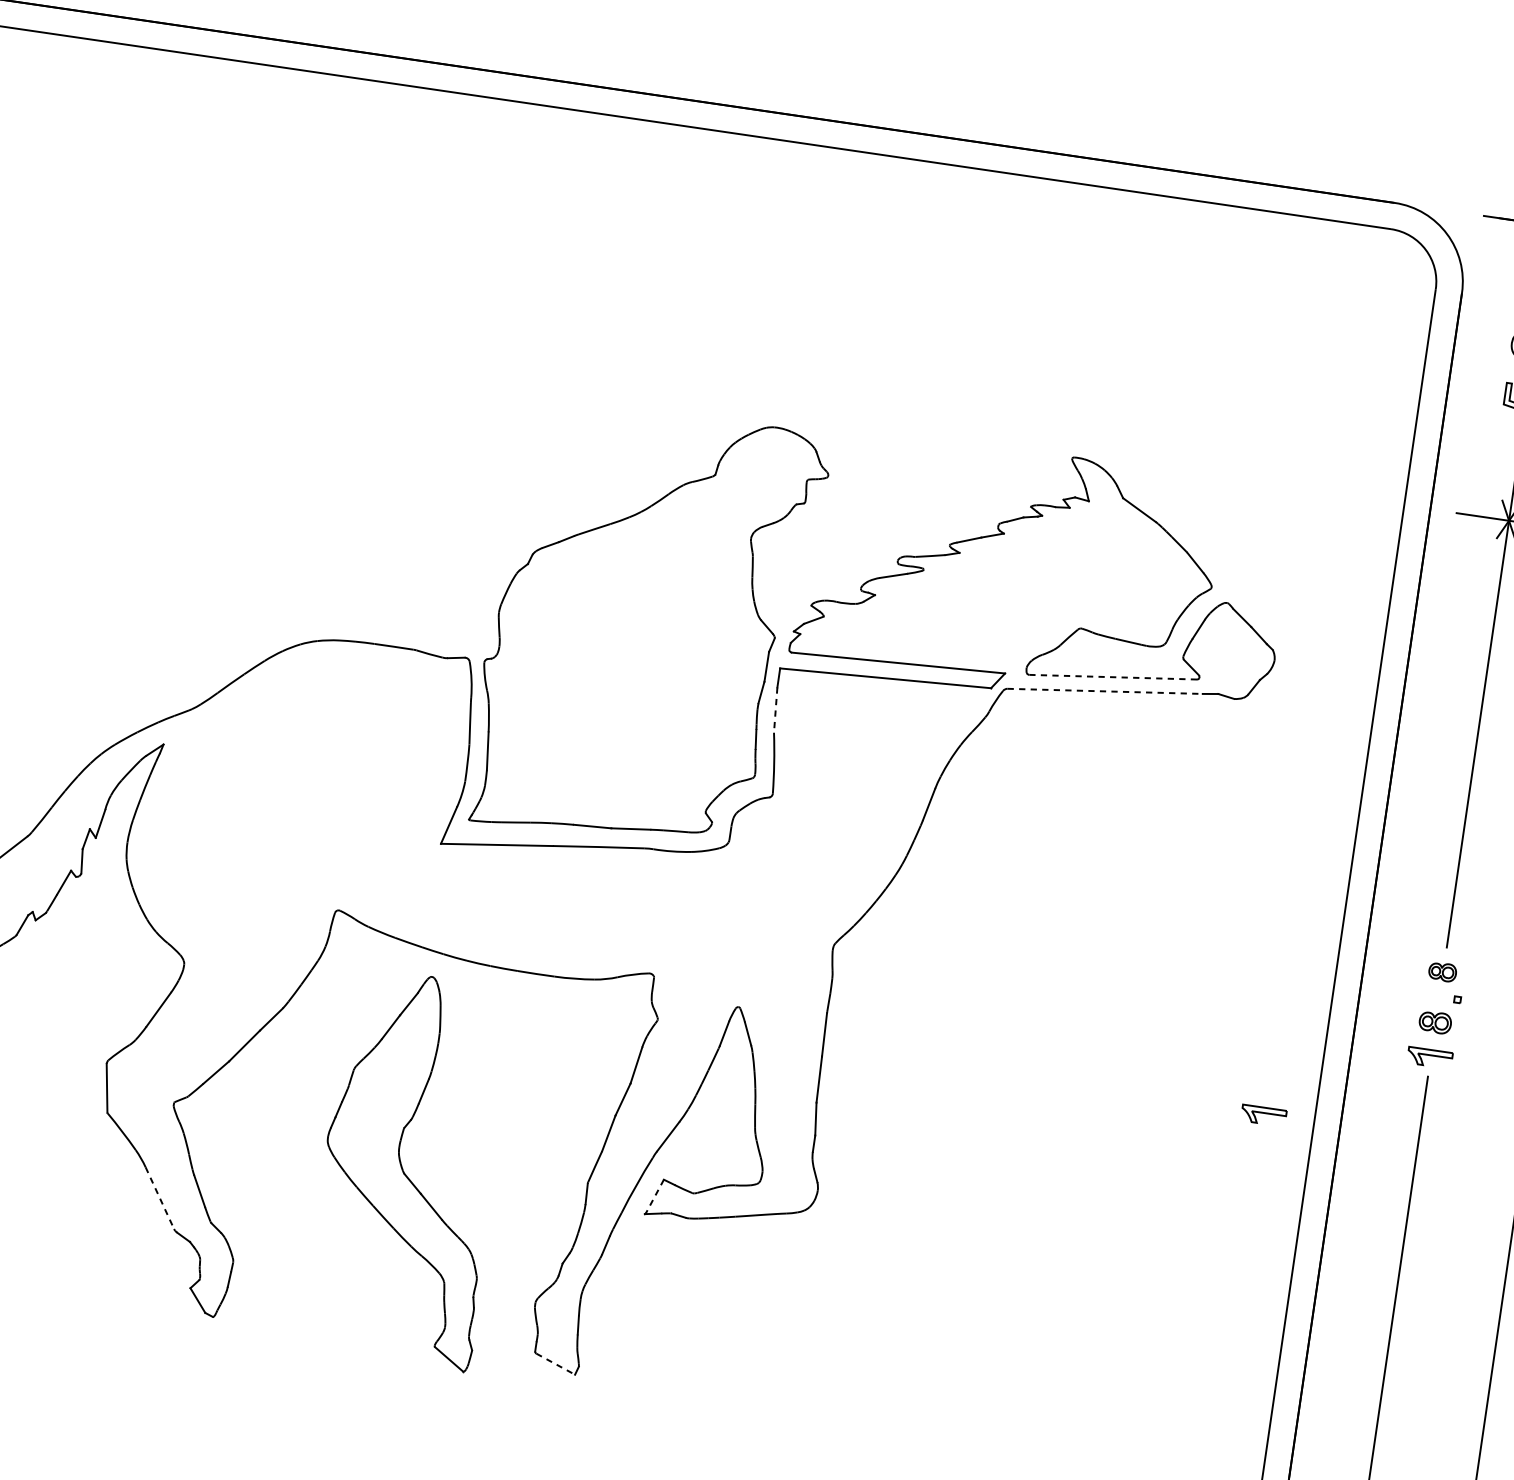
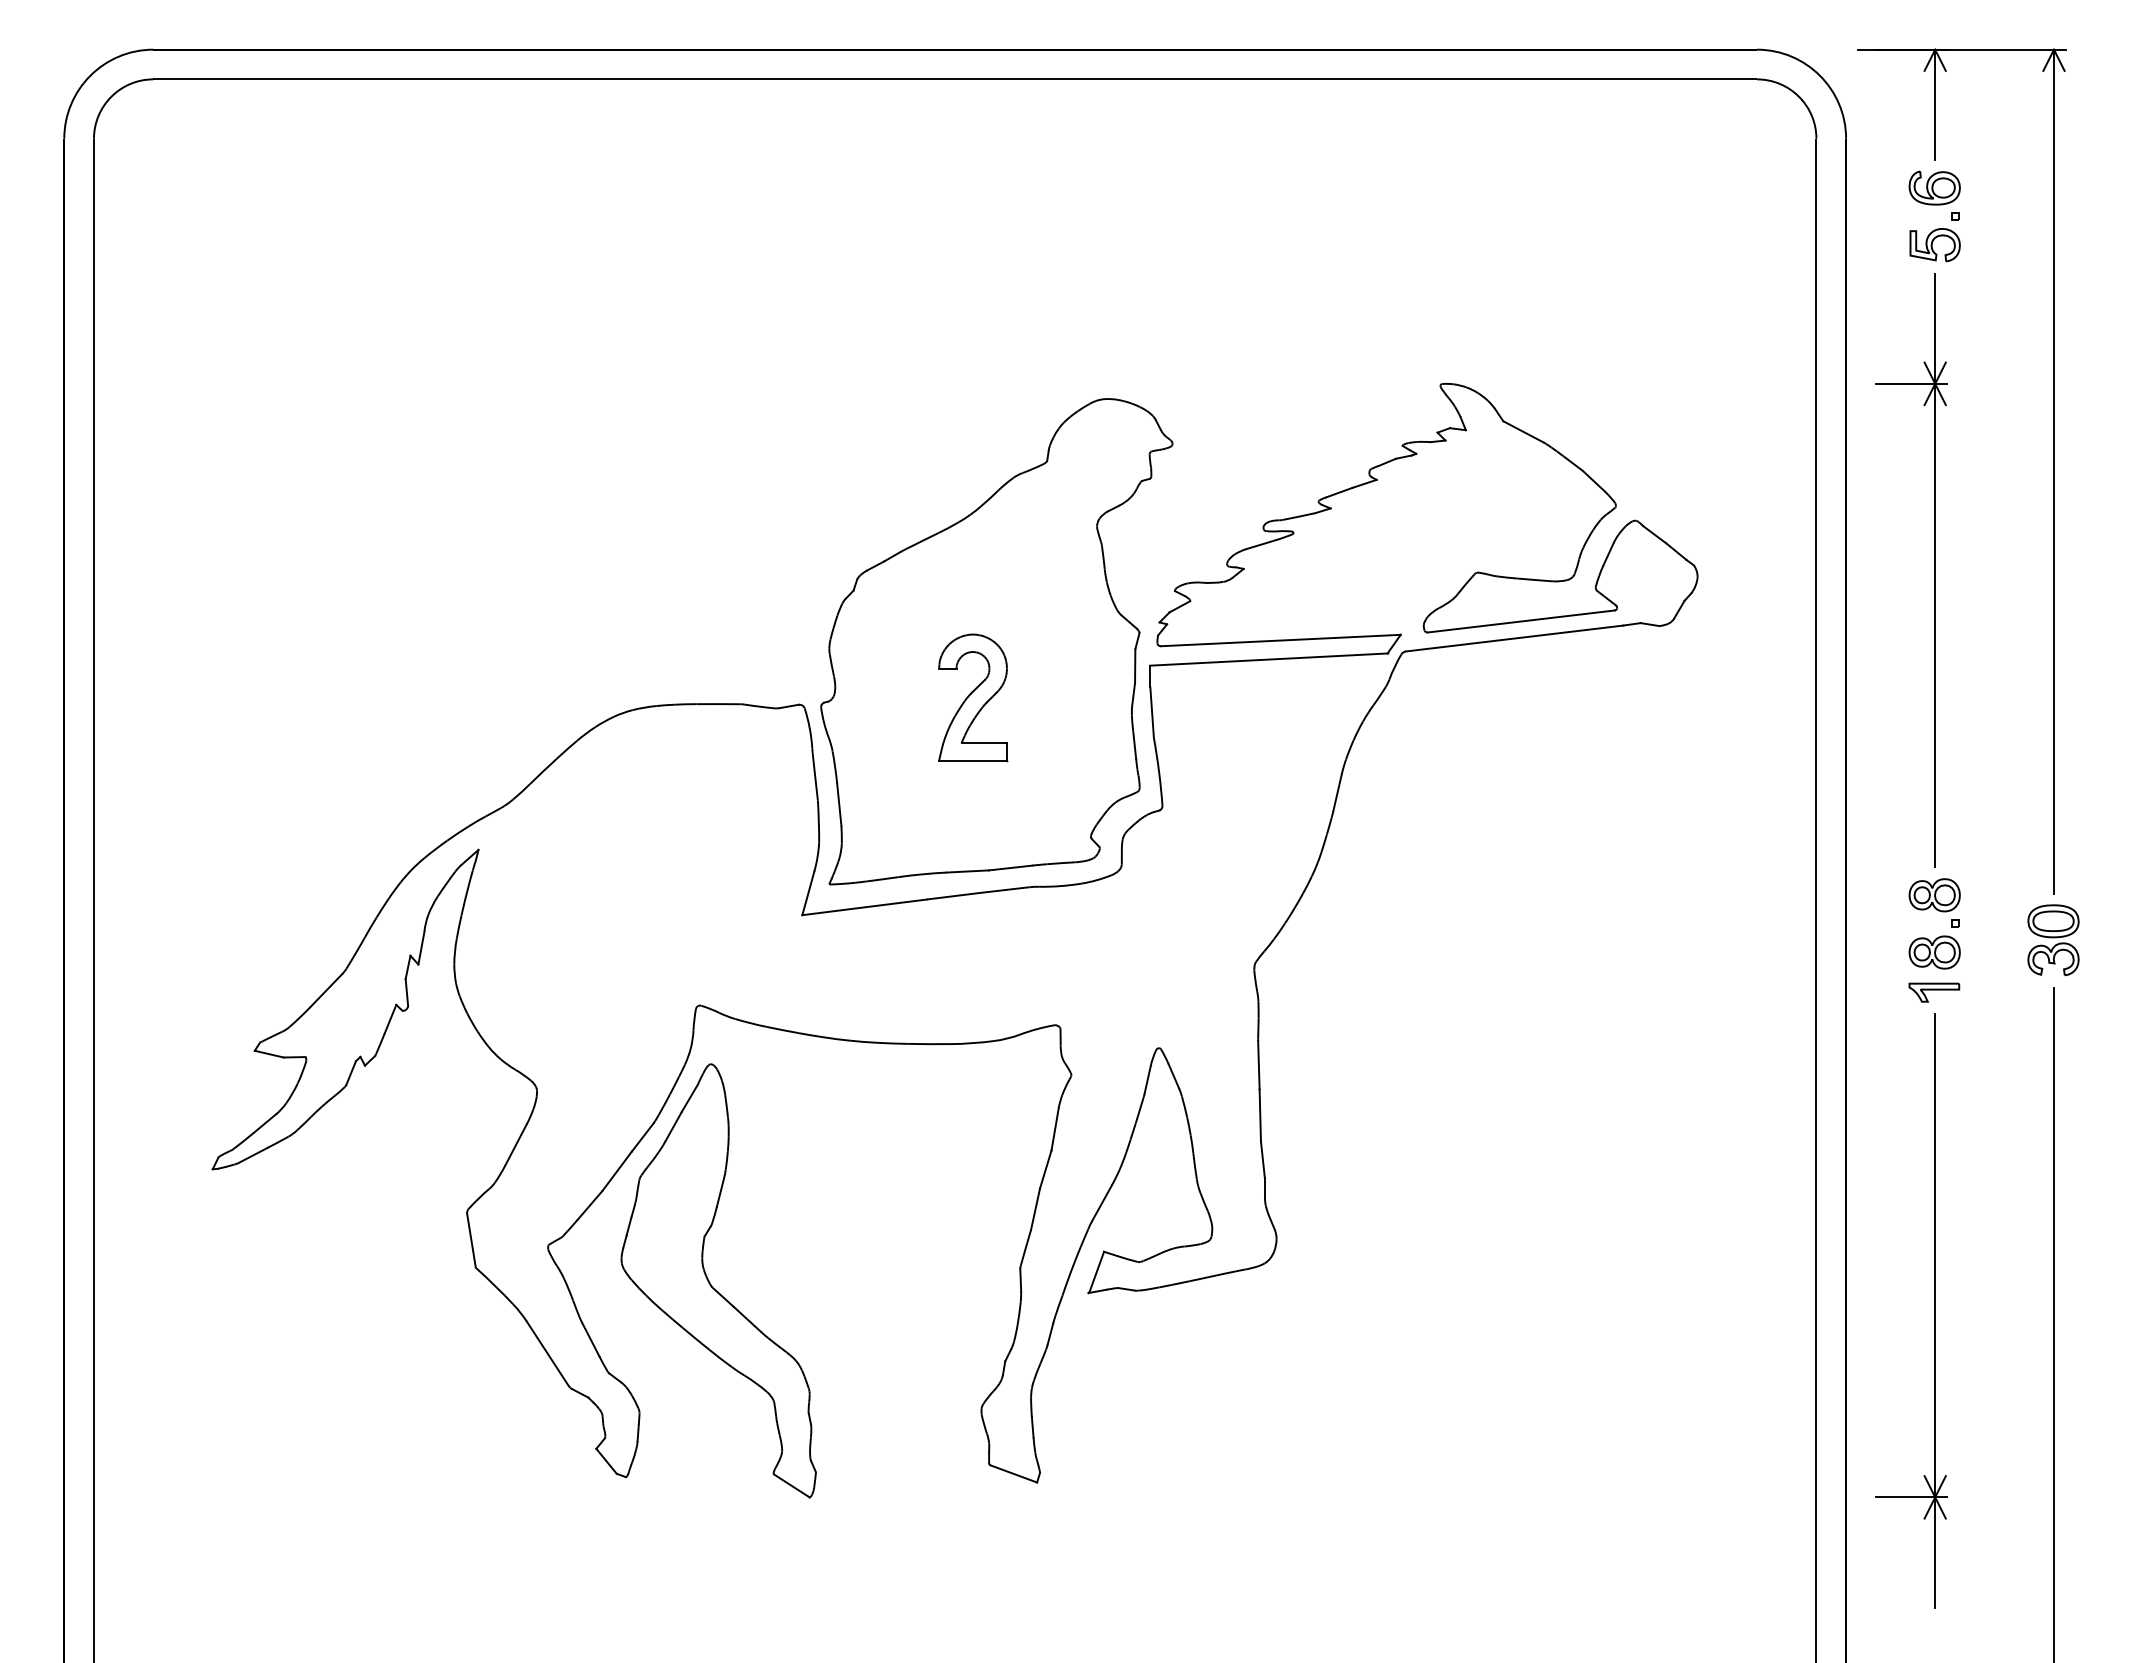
part: (620, 673) -> (973, 697), added
line: (1113, 677) -> (1521, 621), dashed -> solid
line: (1105, 691) -> (1515, 638), dashed -> solid
line: (775, 710) -> (1152, 713), dashed -> solid
part: (1442, 972) -> (1934, 895), size x1.67
part: (1435, 1022) -> (1934, 952), size x1.43
part: (1263, 1115) -> (1759, 1083), removed
part: (404, 1171) -> (711, 1284), moved
line: (654, 1197) -> (1096, 1272), dashed -> solid
line: (160, 1198) -> (548, 1354), dashed -> solid
line: (555, 1363) -> (1013, 1473), dashed -> solid

